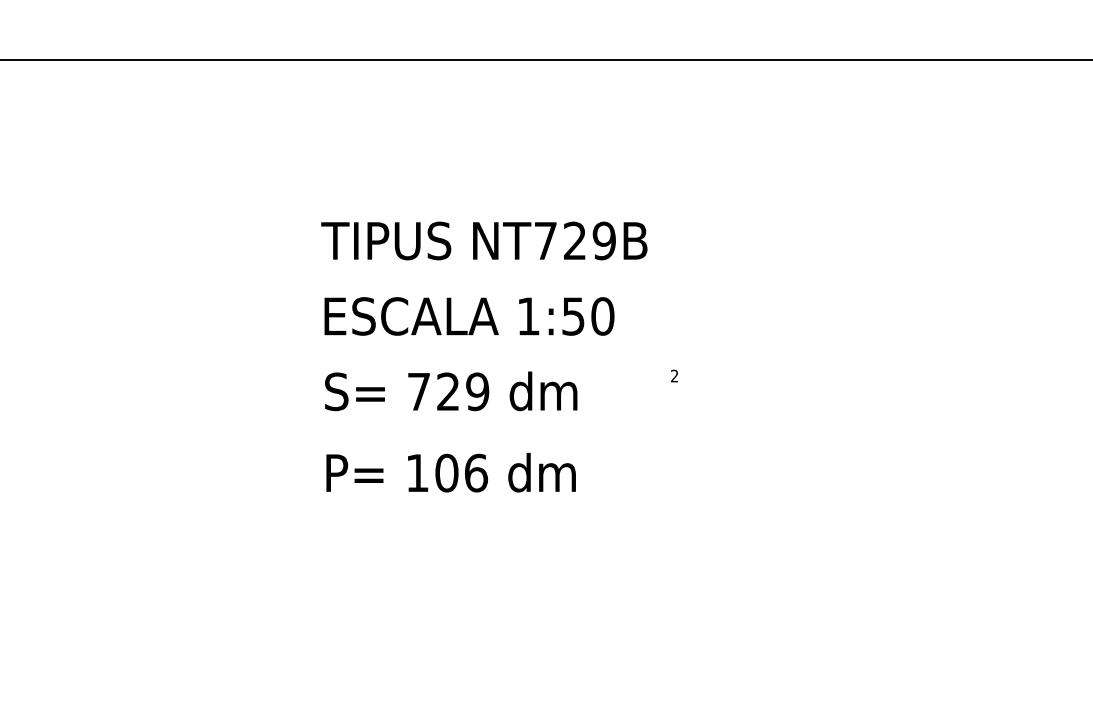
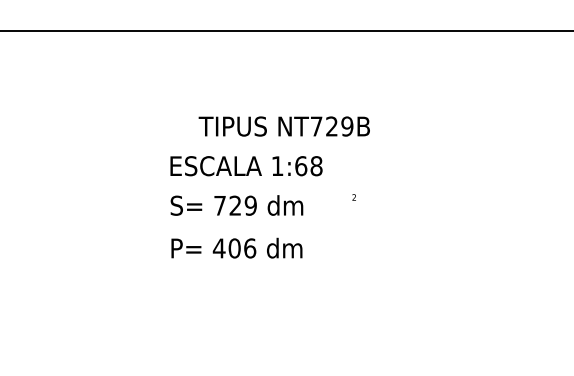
text: (482, 240) -> (283, 126), moved
text: (587, 317) -> (308, 166), 1:50 -> 1:68
text: (416, 473) -> (218, 248), 106 -> 406

